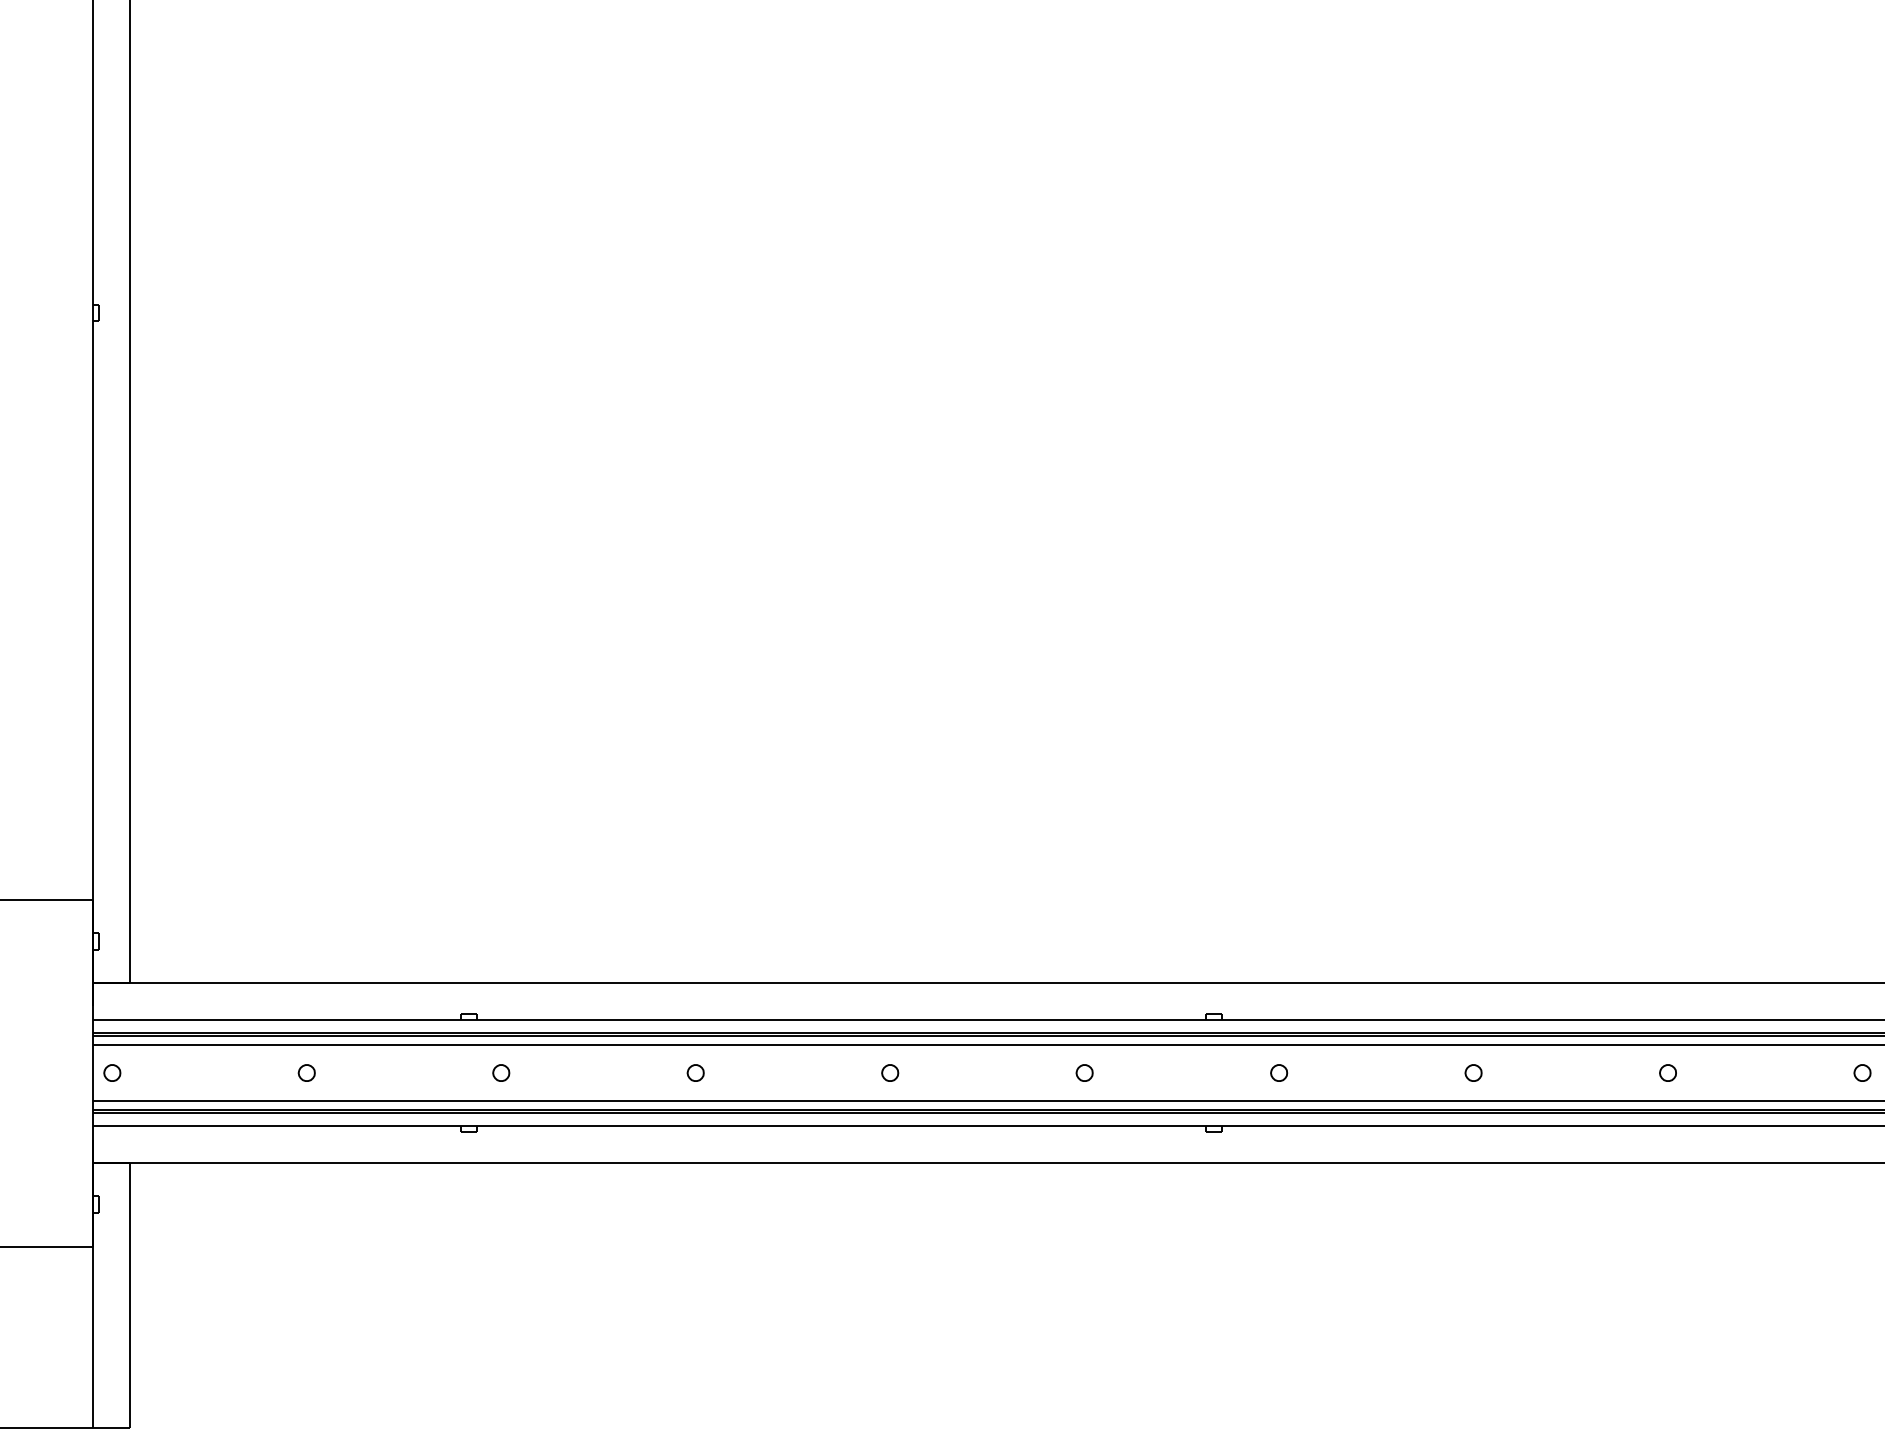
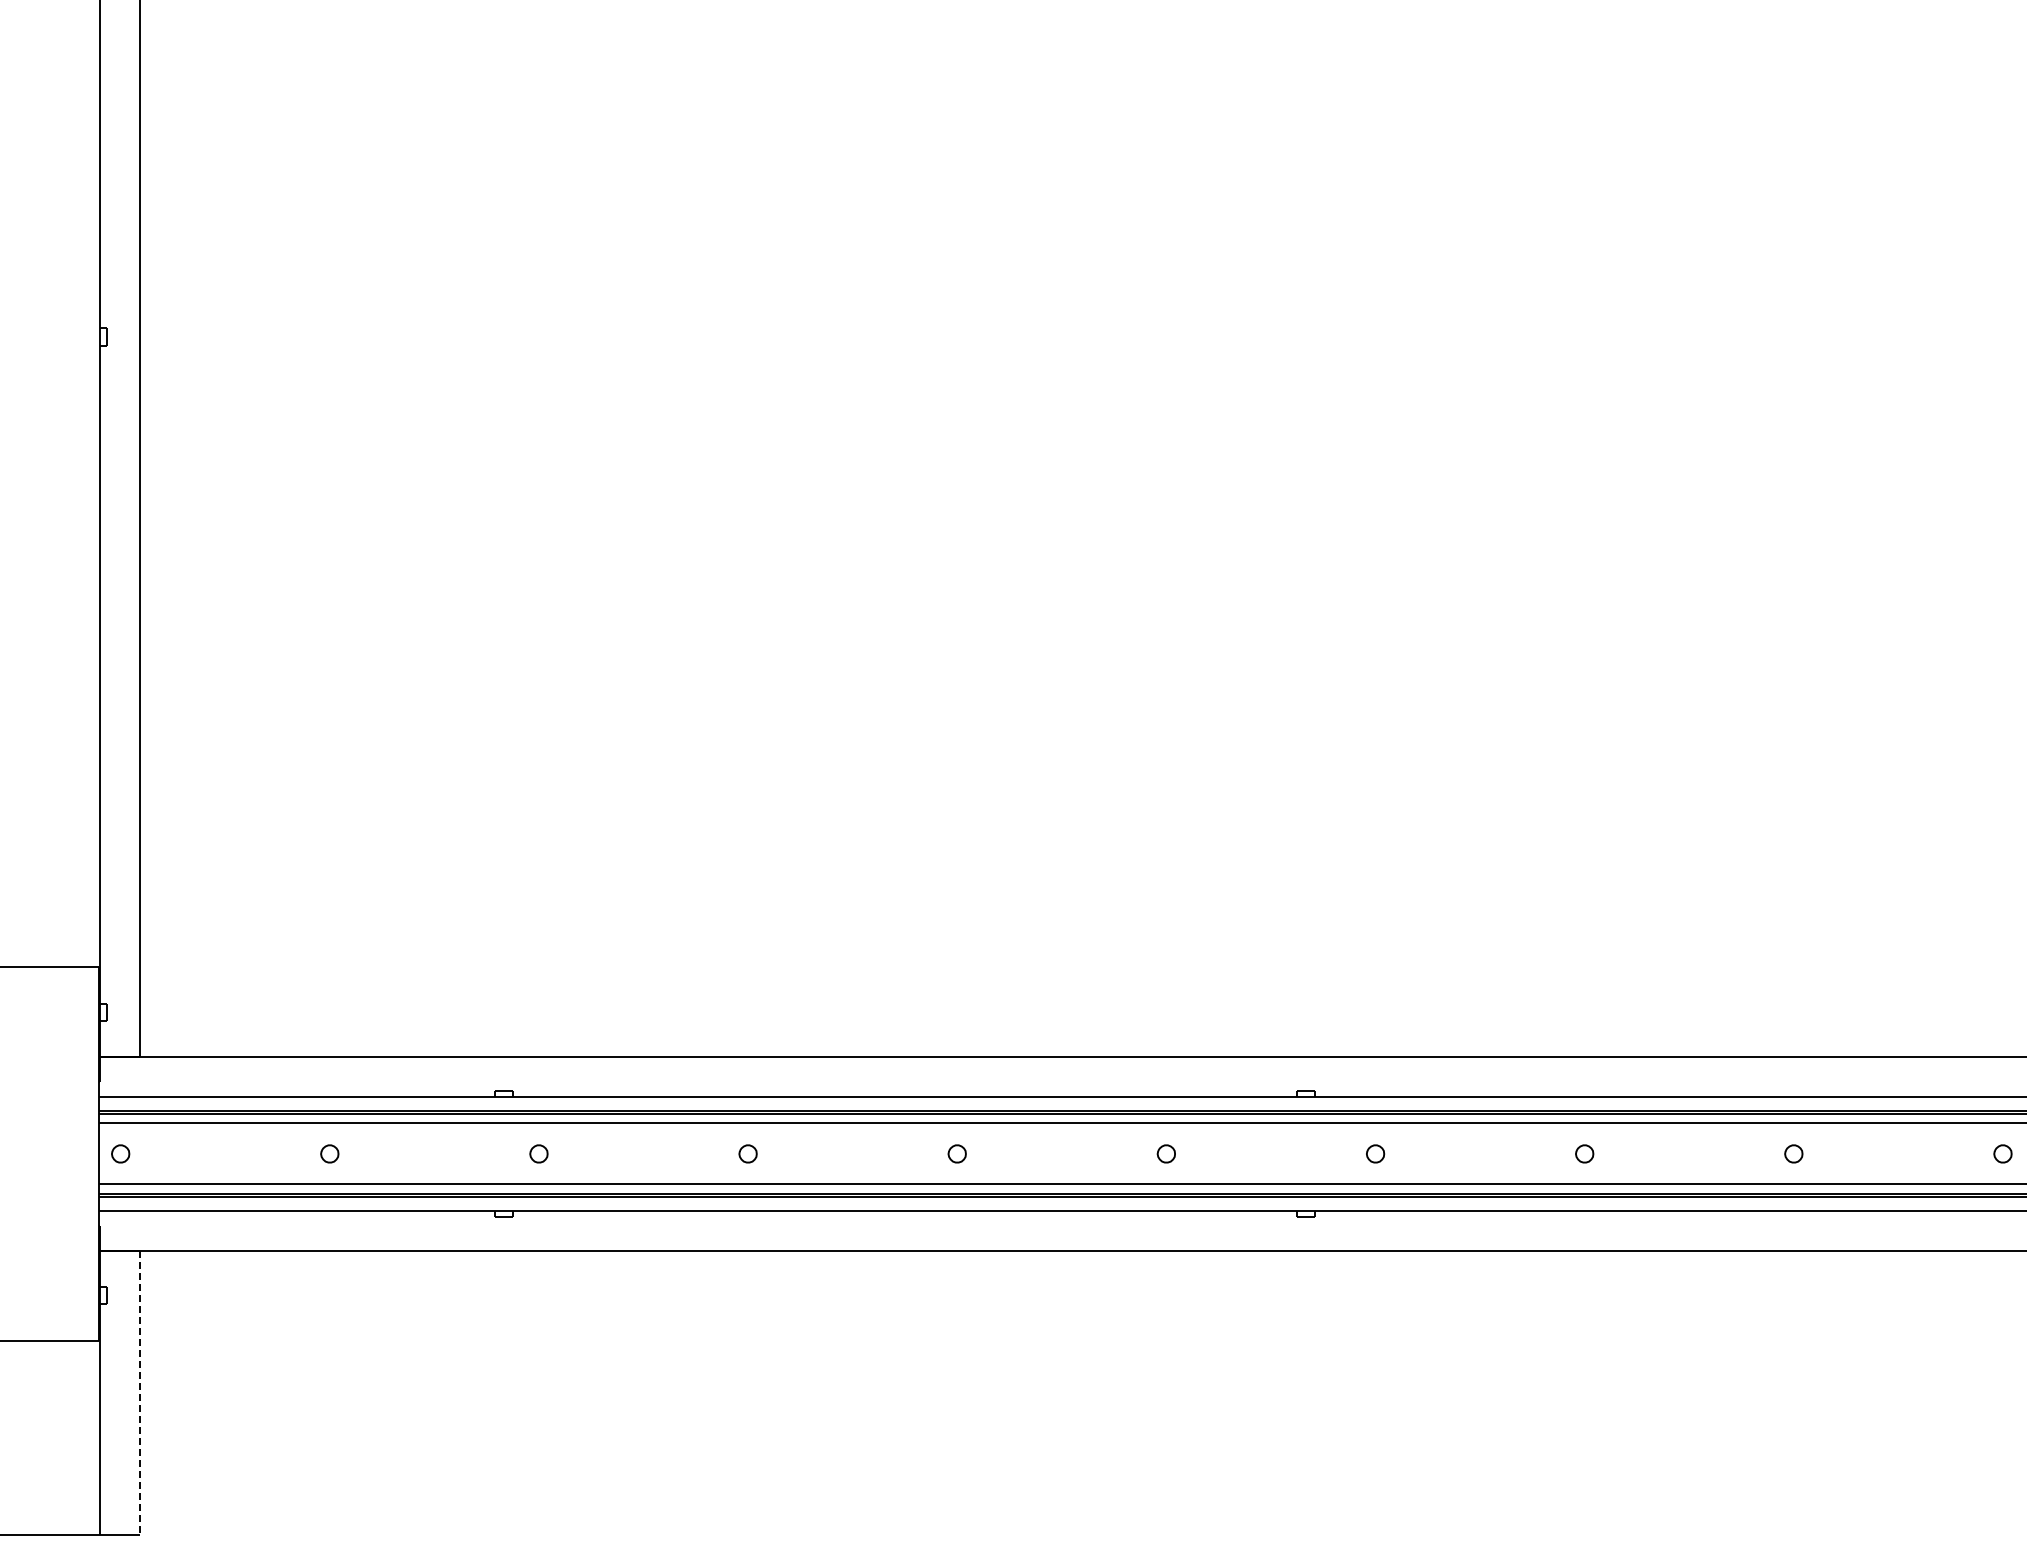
line: (129, 1295) -> (139, 1393), solid -> dashed

